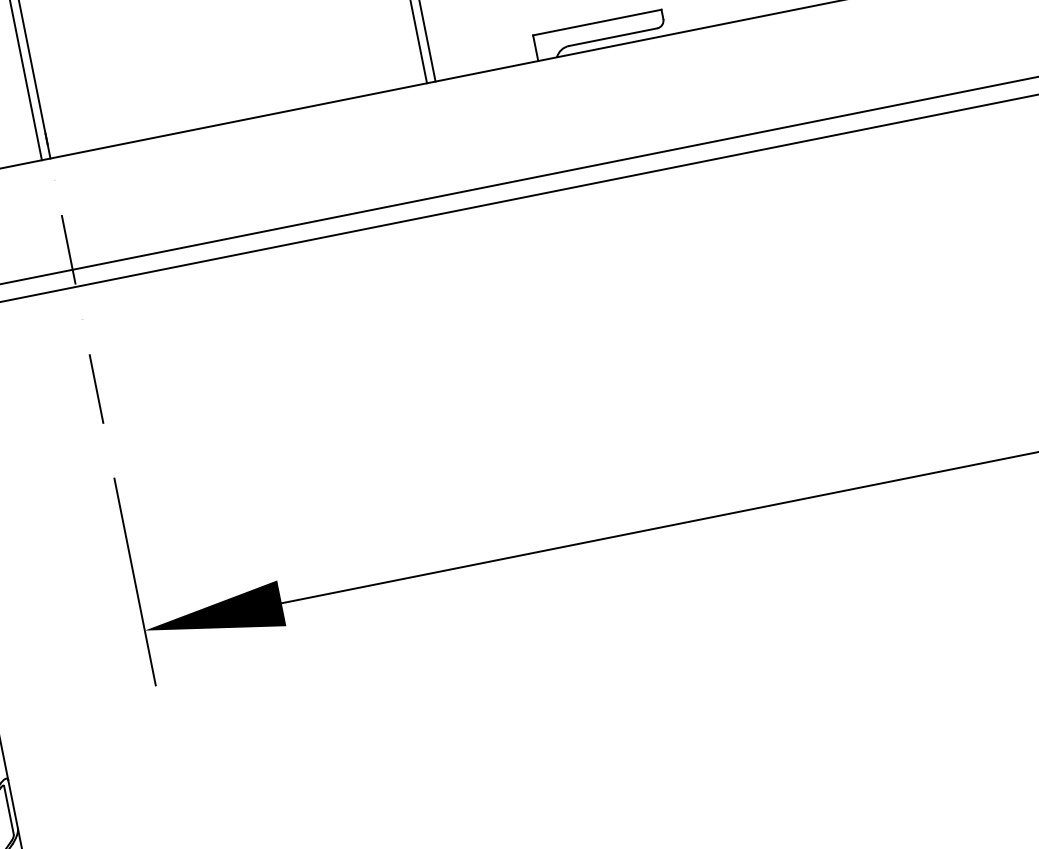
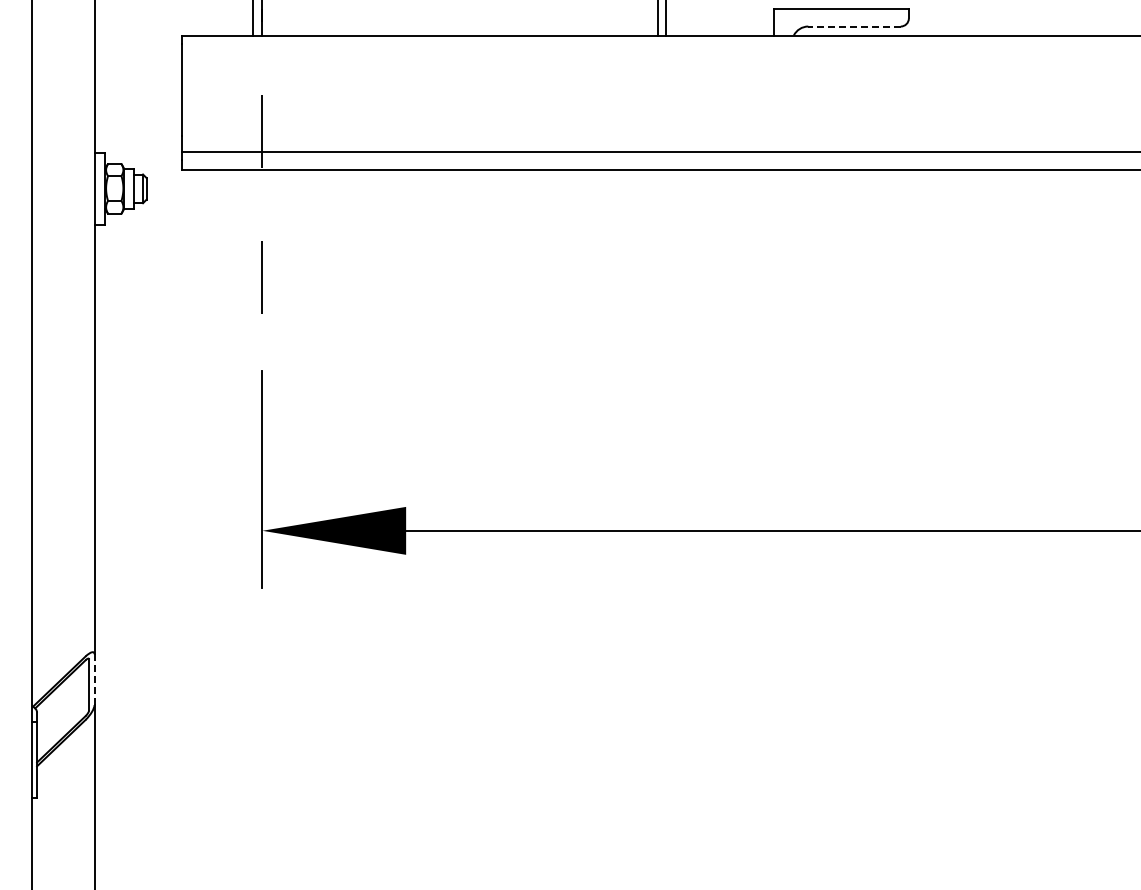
line: (613, 37) -> (854, 26), solid -> dashed
line: (13, 805) -> (94, 680), solid -> dashed

